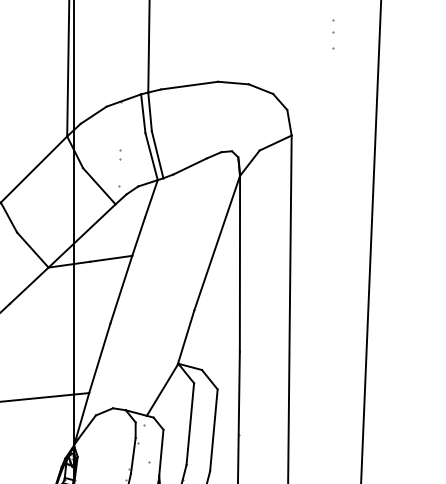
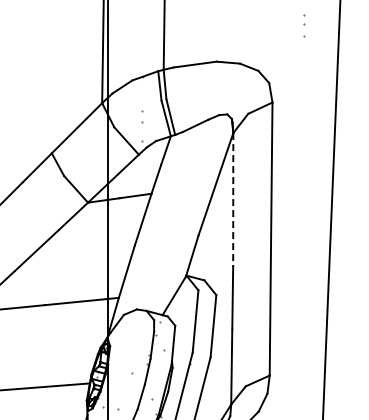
part: (120, 155) -> (142, 117), size x1.6
line: (240, 263) -> (233, 199), solid -> dashed

